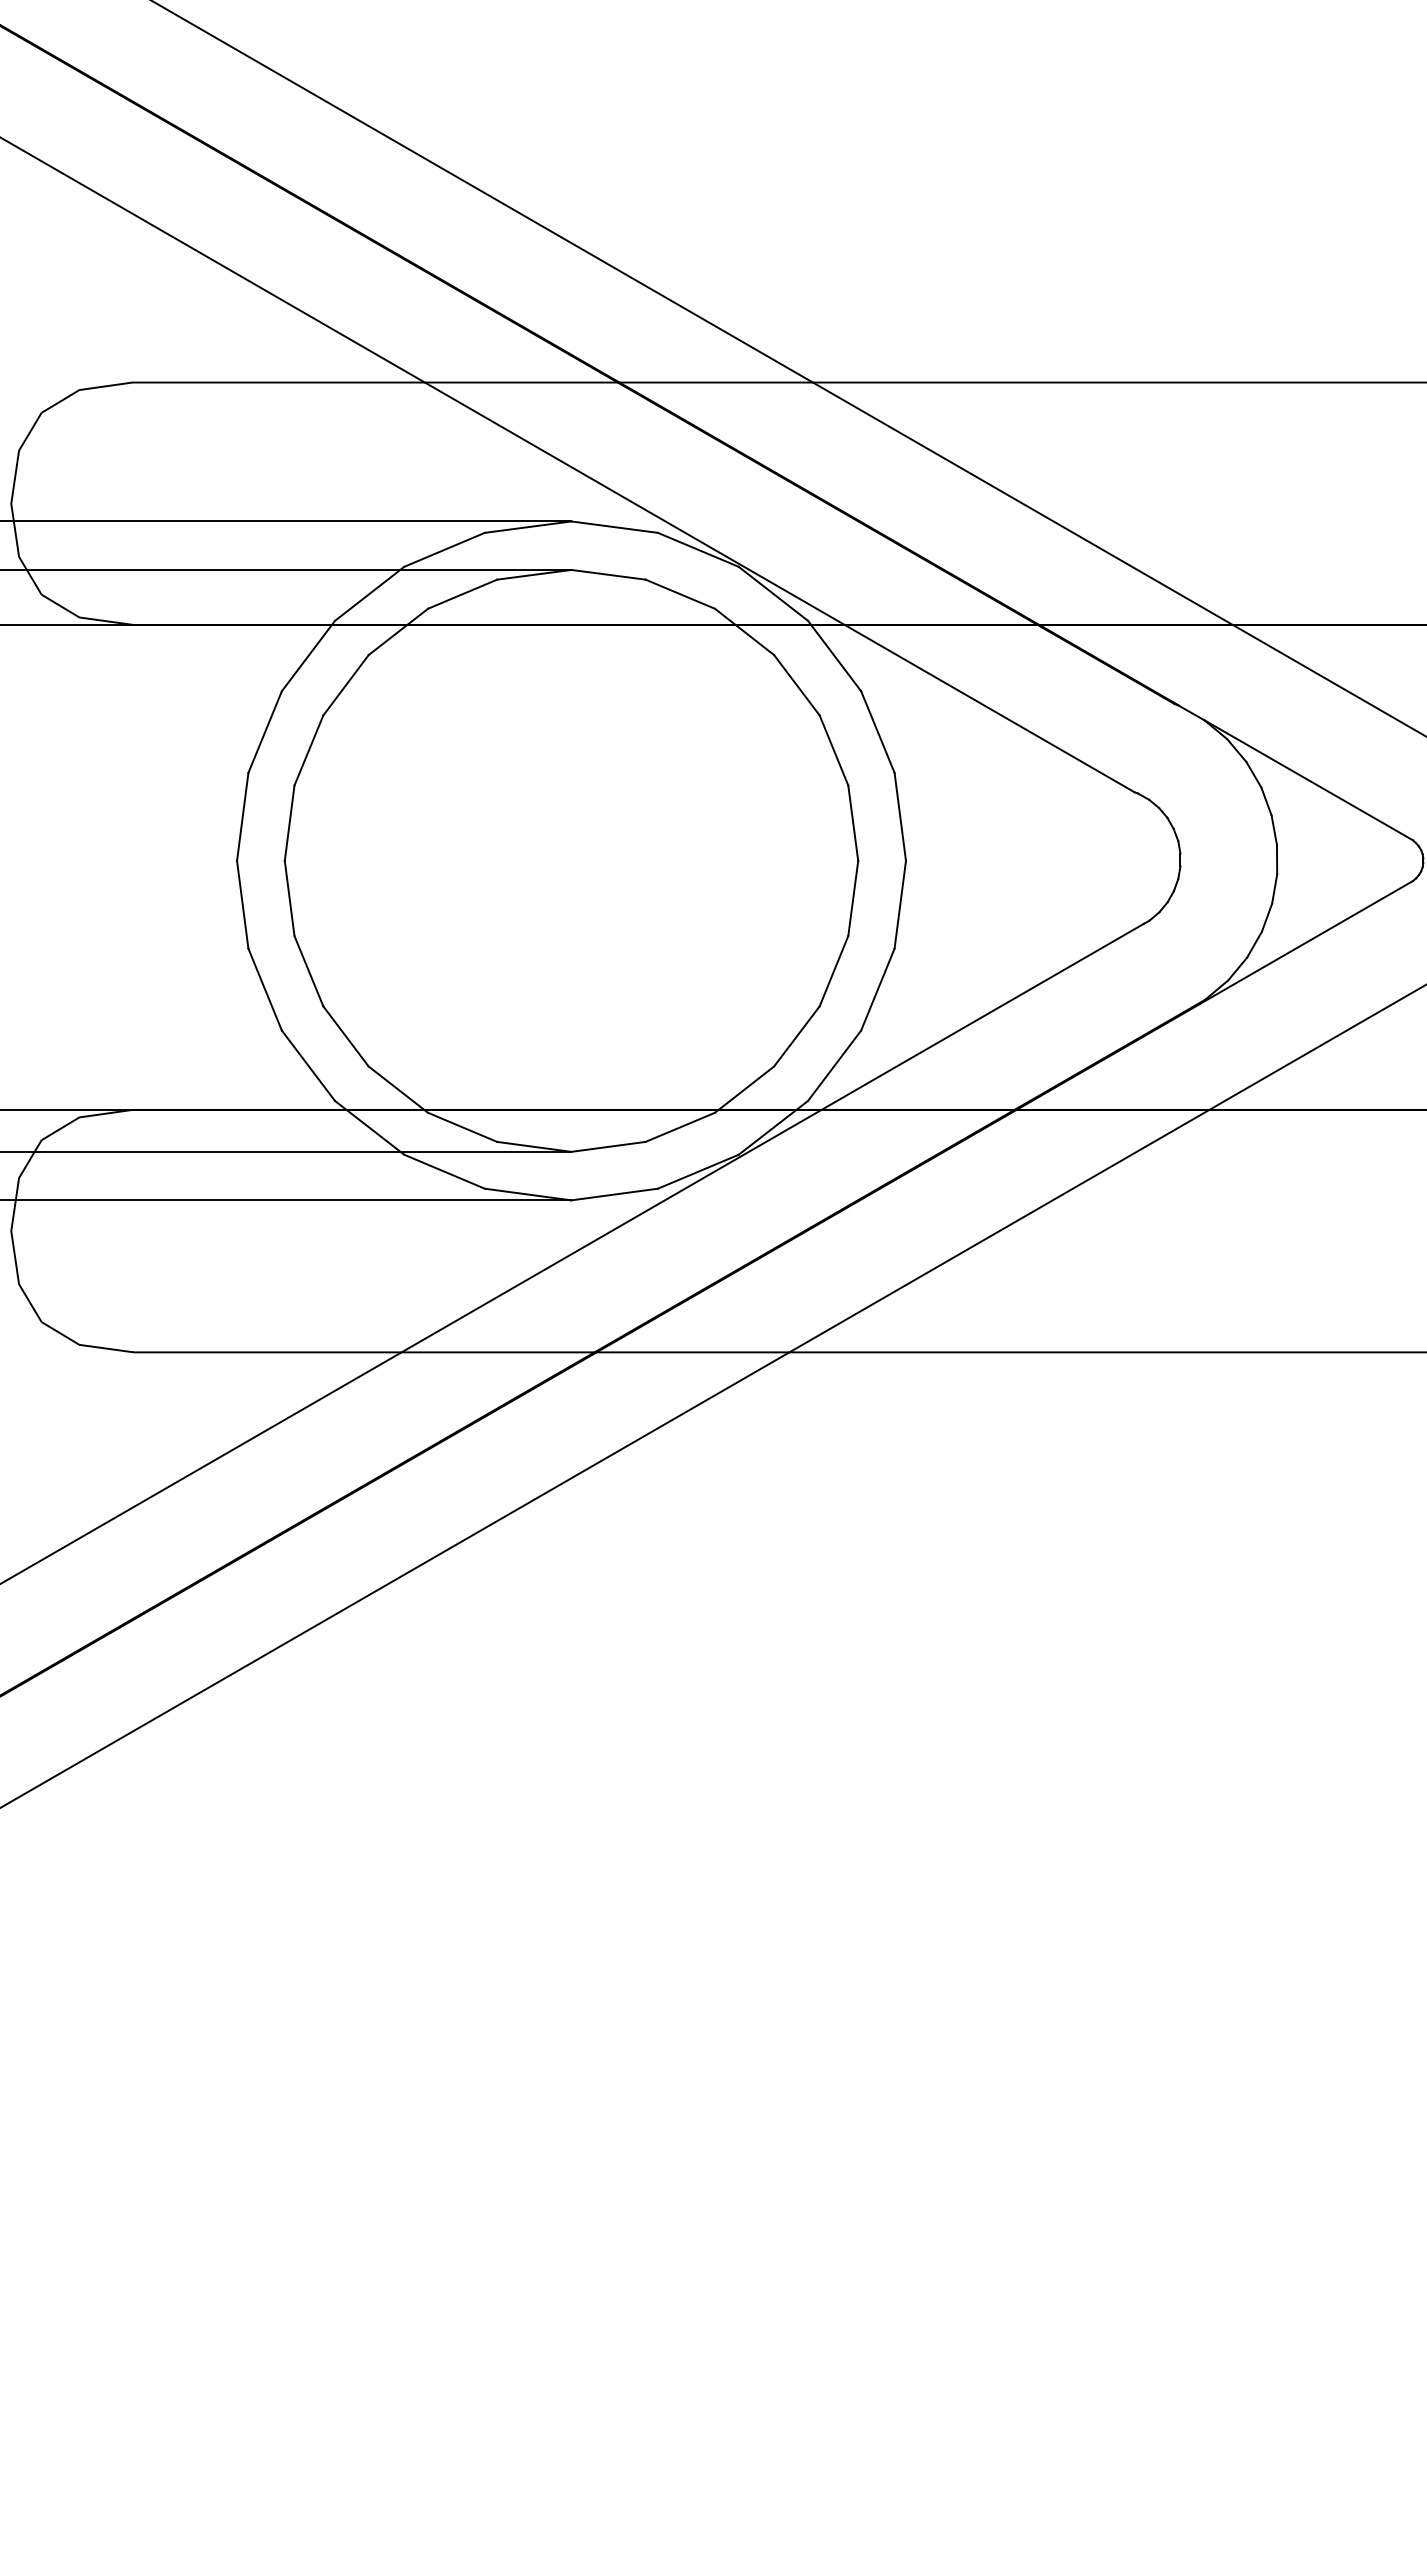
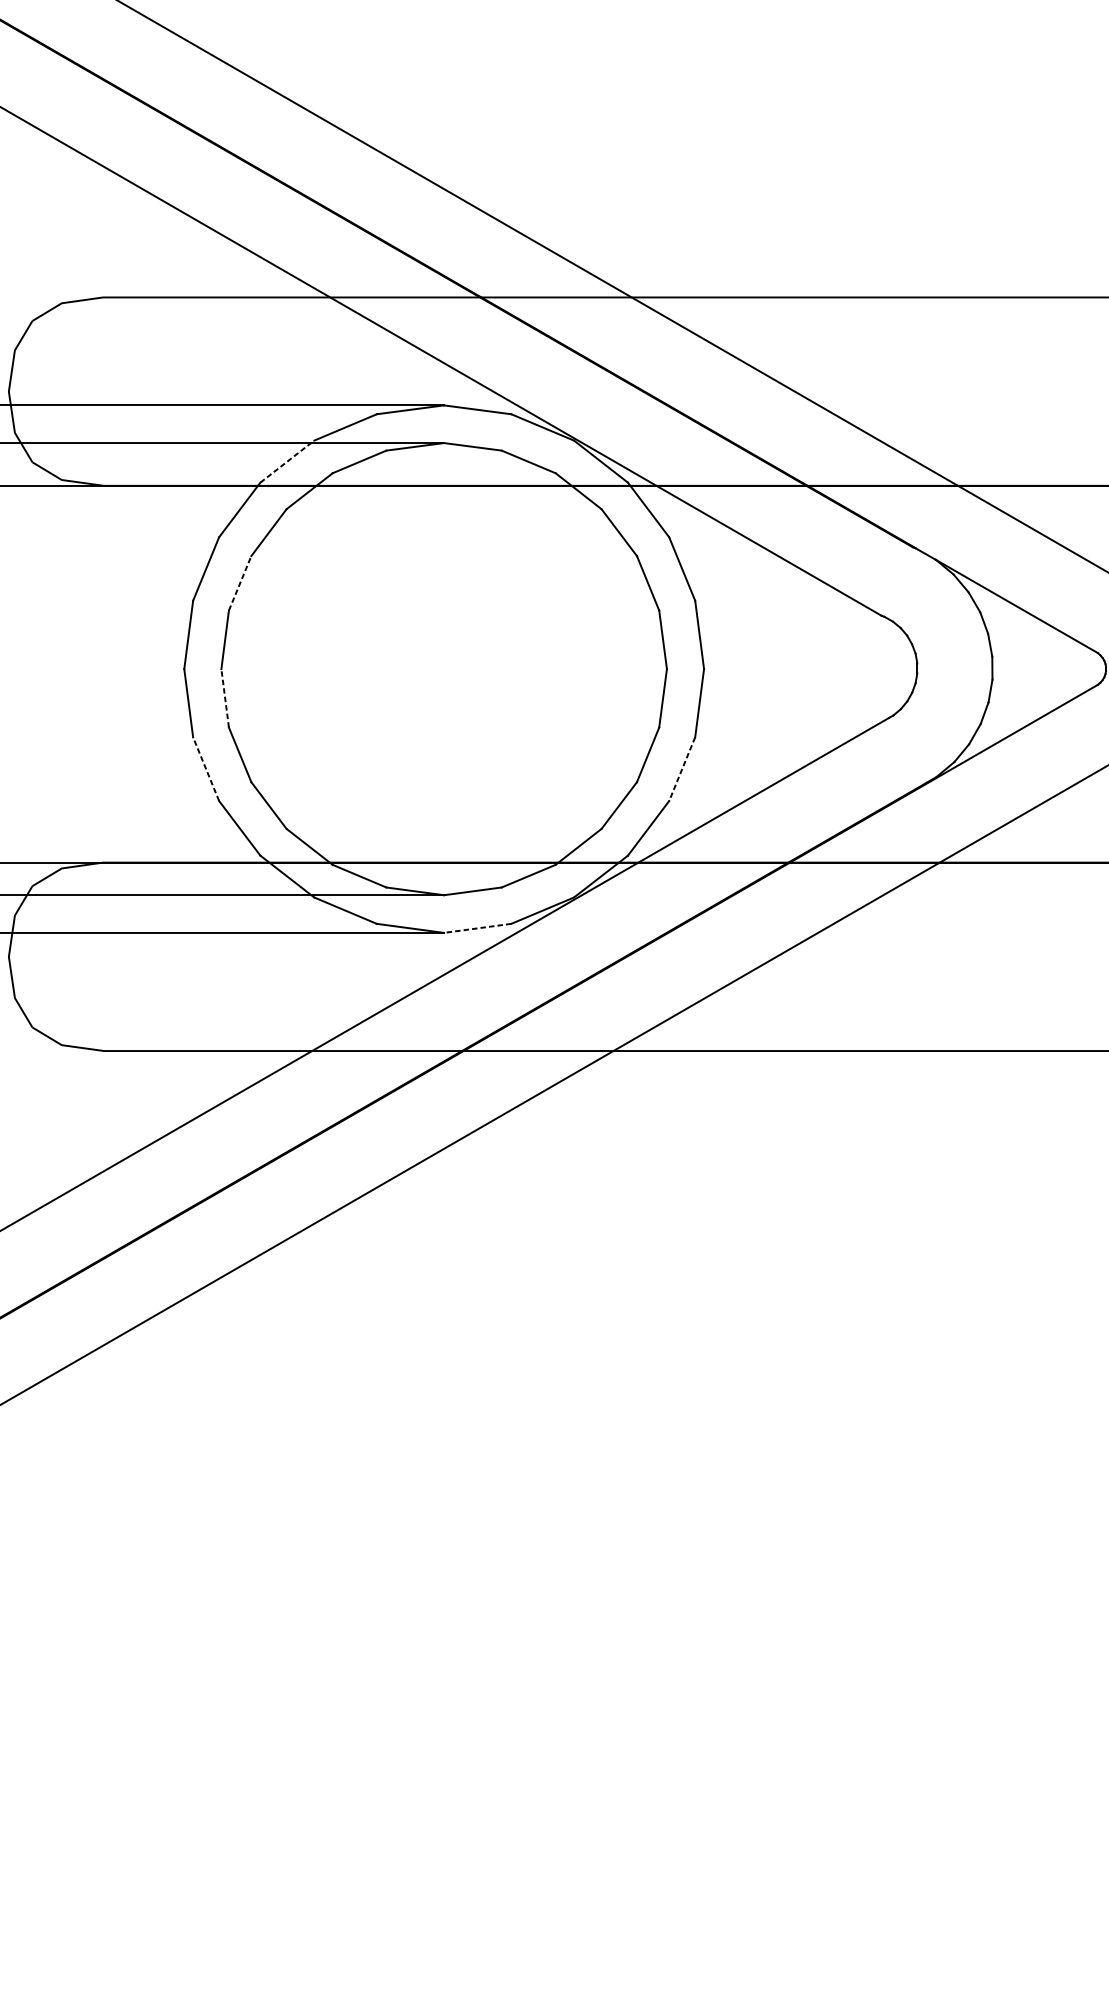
line: (369, 593) -> (287, 461), solid -> dashed
line: (308, 750) -> (239, 583), solid -> dashed
line: (289, 898) -> (225, 698), solid -> dashed
line: (264, 989) -> (205, 769), solid -> dashed
line: (877, 990) -> (681, 769), solid -> dashed
line: (614, 1194) -> (477, 928), solid -> dashed

